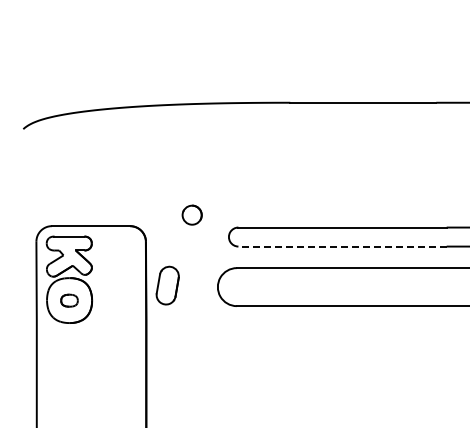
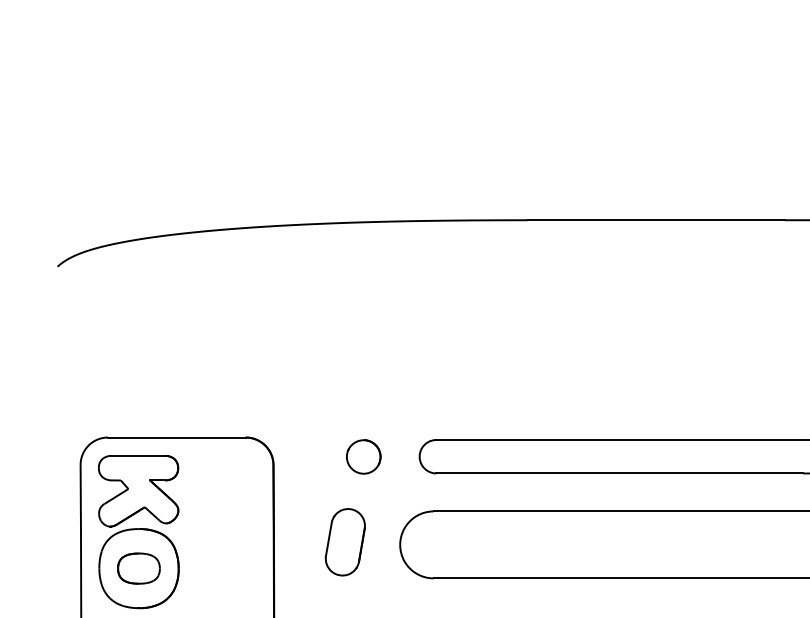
part: (191, 214) -> (362, 455), moved
line: (342, 246) -> (619, 473), dashed -> solid
part: (167, 285) -> (344, 542), moved
part: (69, 300) -> (138, 568), size x1.43

